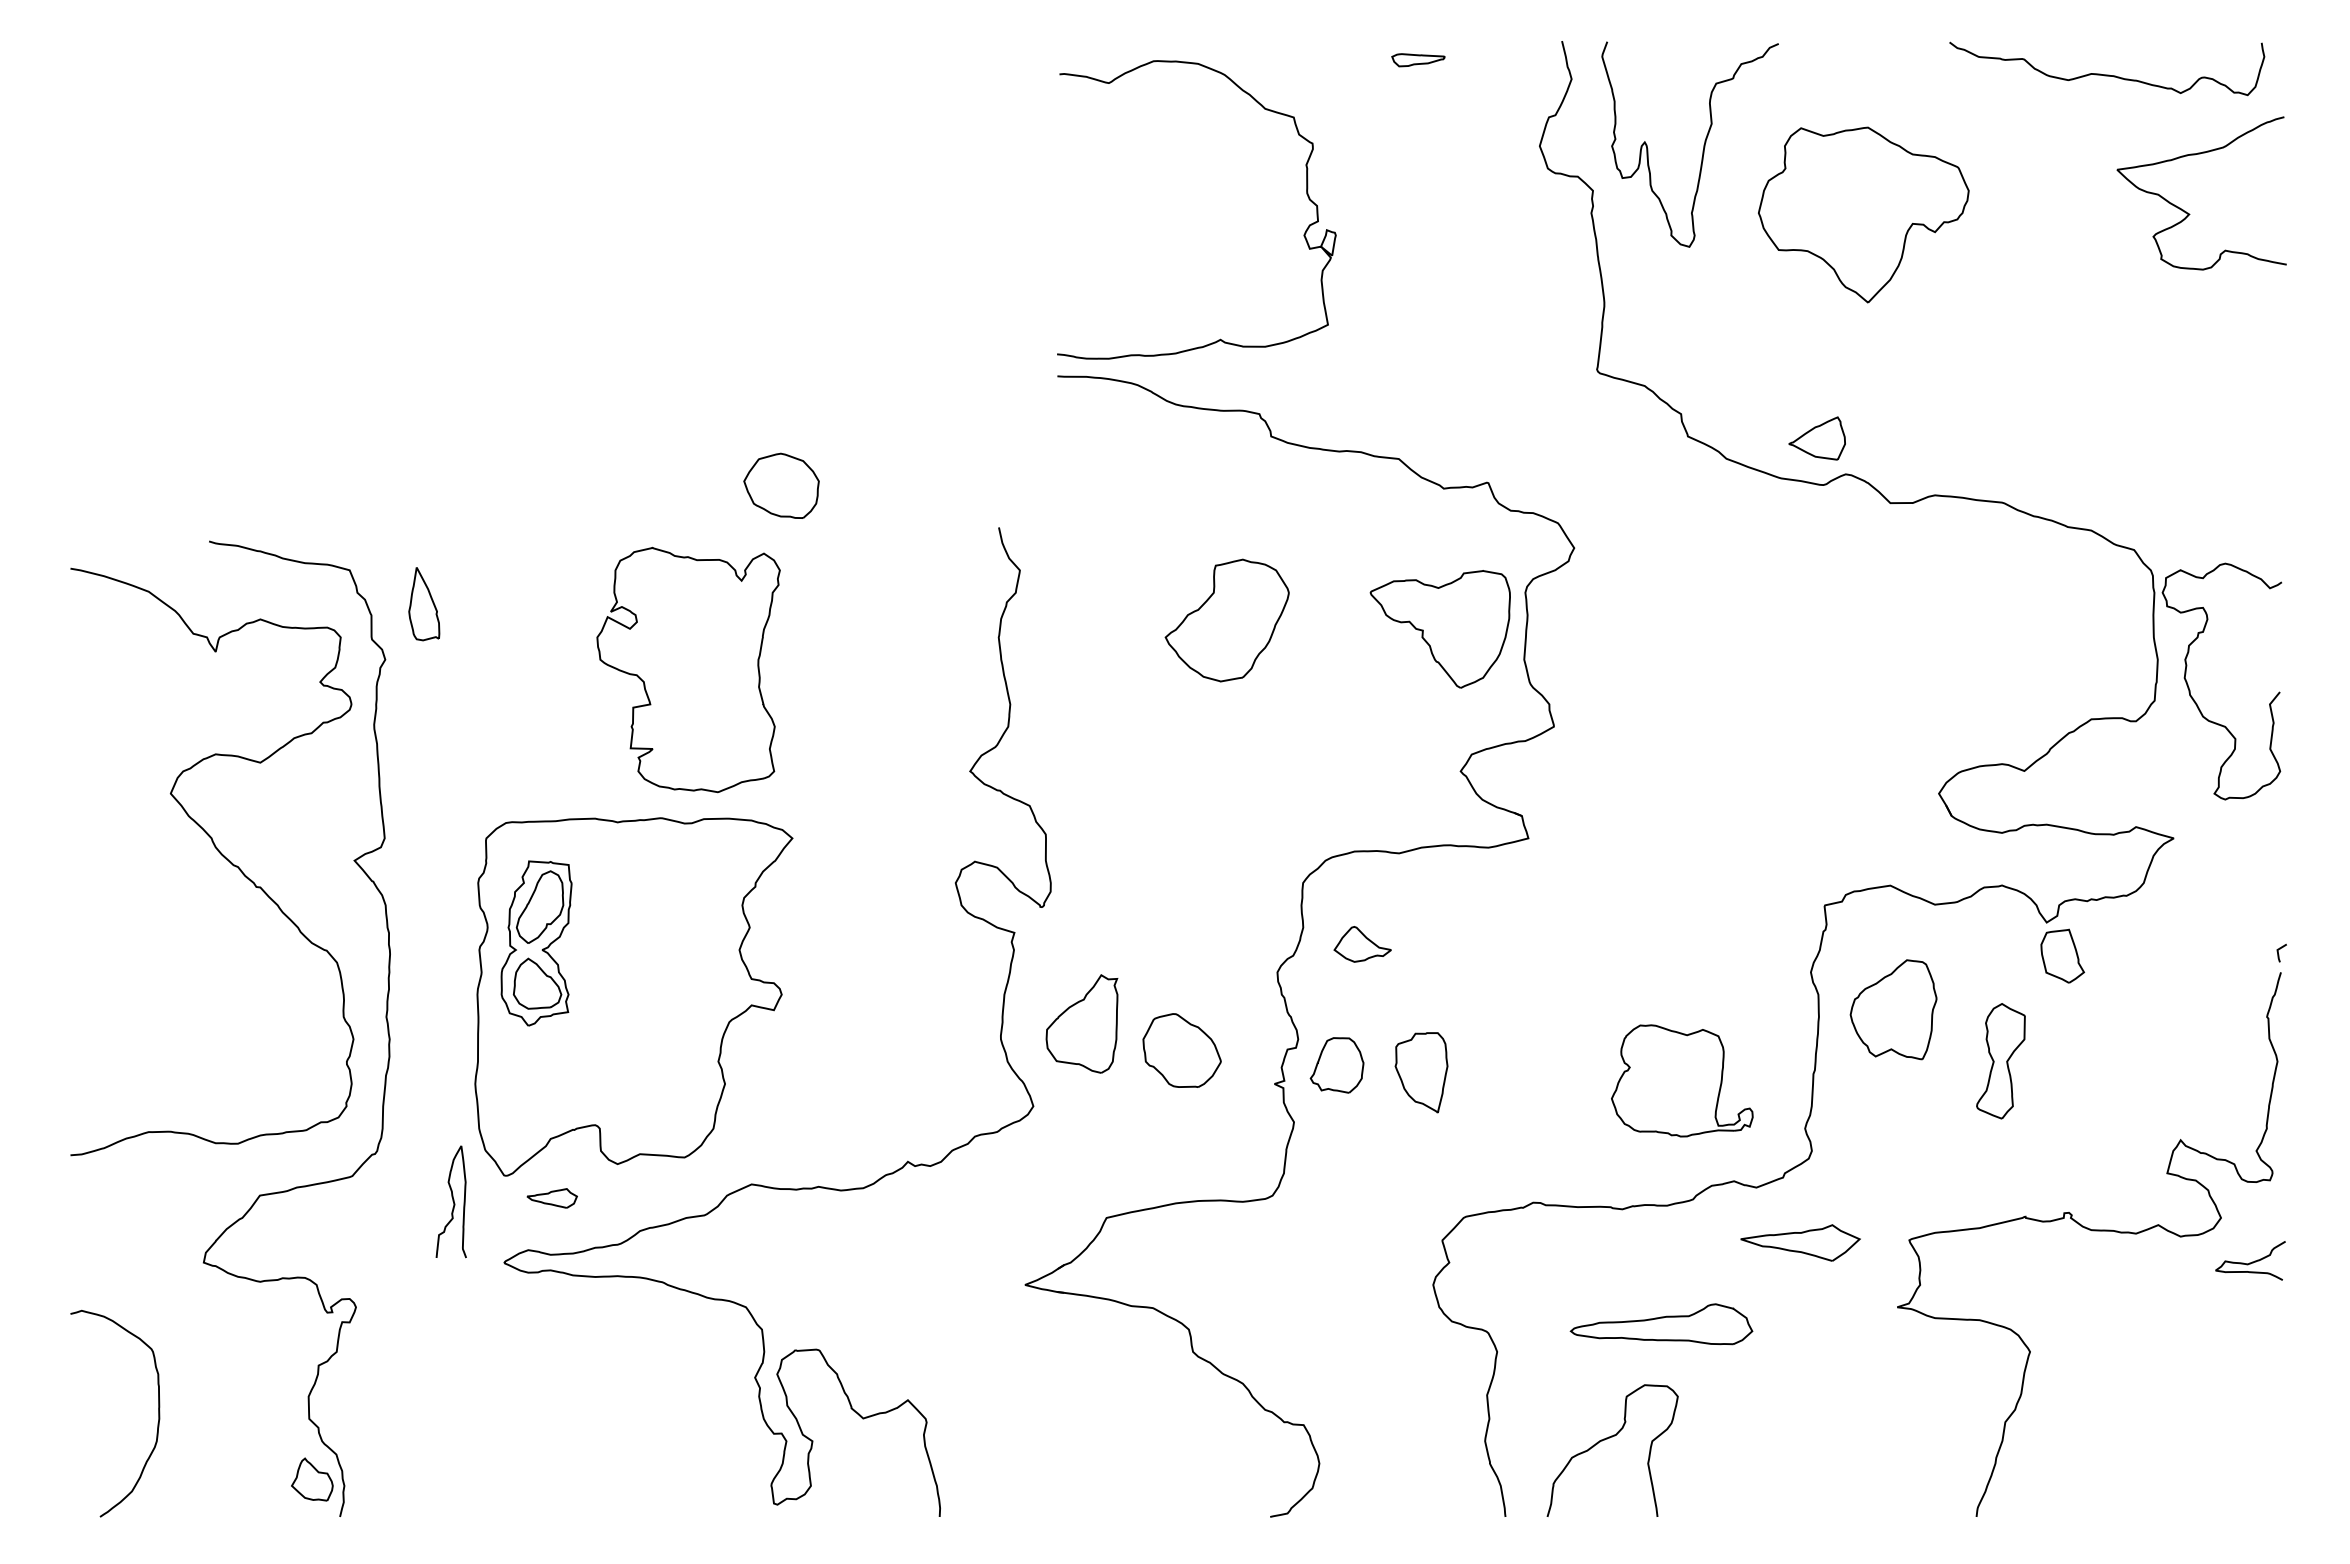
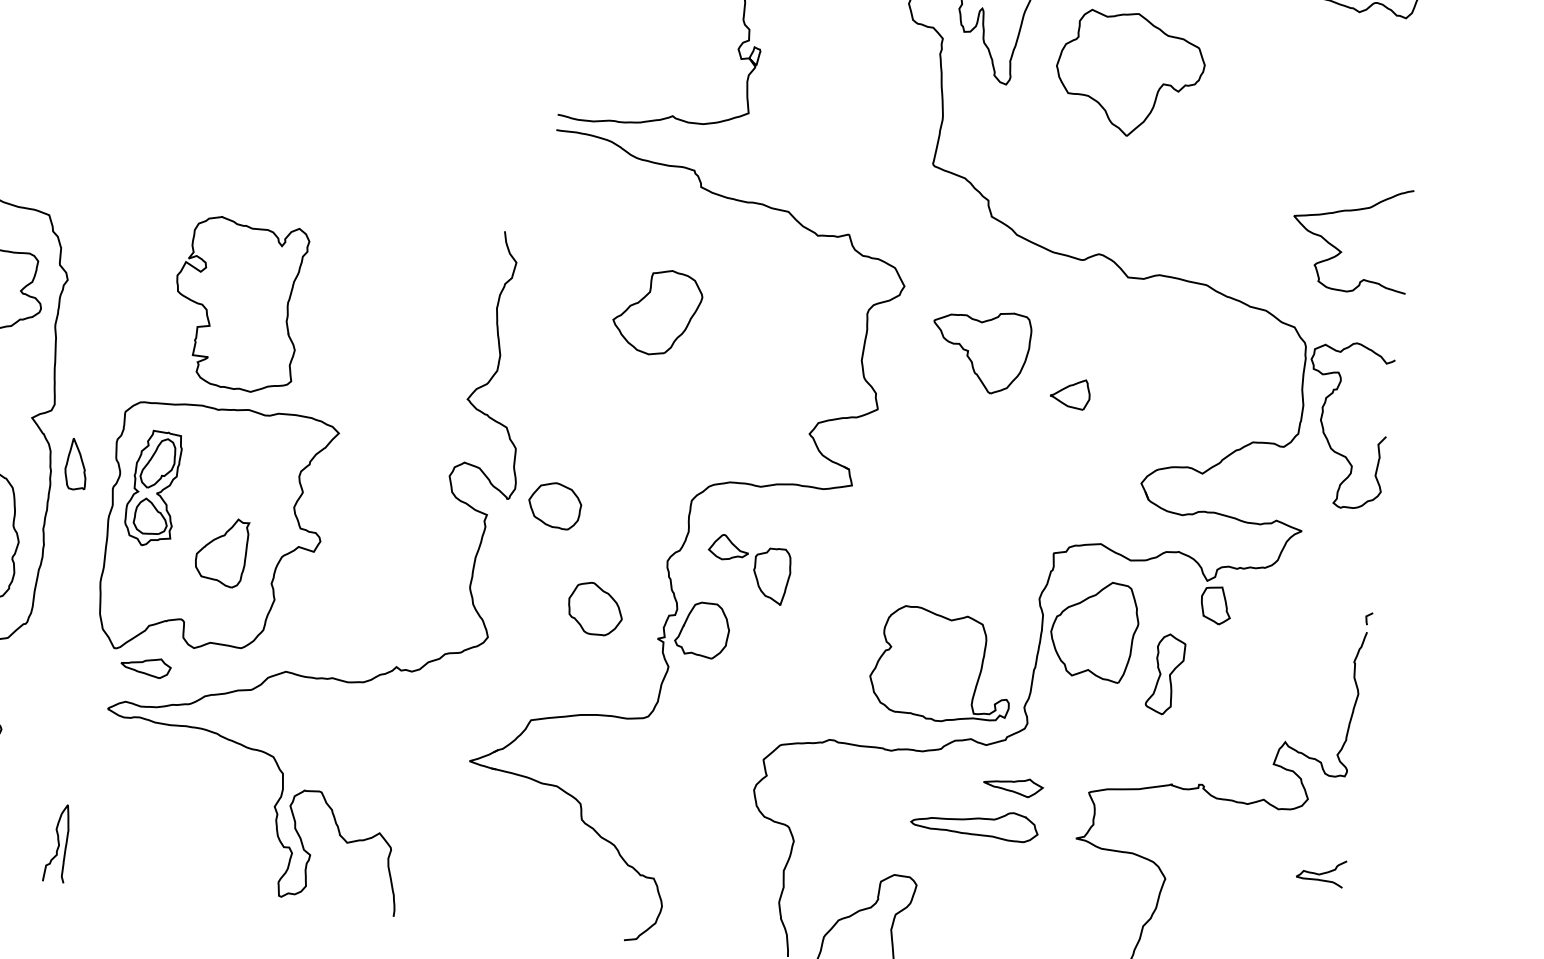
curve: (2188, 212) -> (1340, 250), moved
part: (1816, 438) -> (1069, 393), moved
part: (781, 485) -> (554, 505), moved
part: (424, 604) -> (76, 464), moved
part: (1439, 629) -> (979, 351), moved
part: (688, 669) -> (238, 304), moved
part: (1893, 1009) -> (1094, 630), size x1.43
part: (1081, 1023) -> (221, 551), moved
part: (1336, 1065) -> (702, 630), size x1.43
part: (1421, 1072) -> (771, 576), moved
part: (1681, 1080) -> (941, 665), size x1.43
part: (552, 1198) -> (146, 667), size x1.43
curve: (452, 1201) -> (57, 843), moved
part: (1800, 1242) -> (1013, 786), size x0.71
curve: (2250, 1262) -> (1321, 873), moved
part: (1661, 1324) -> (974, 823), moved

